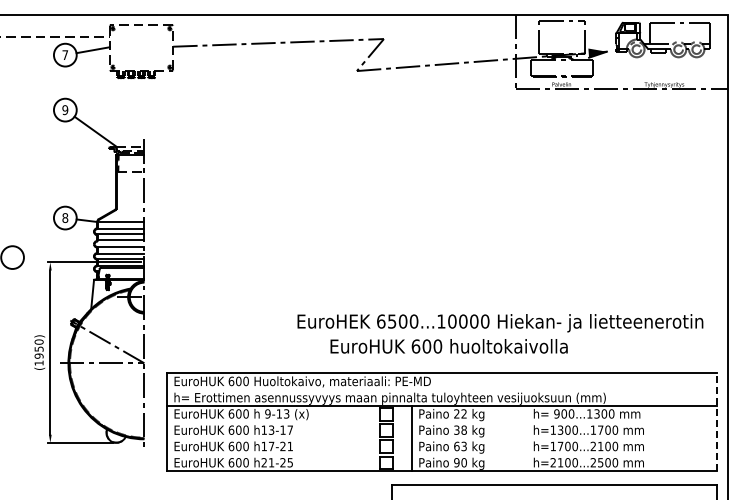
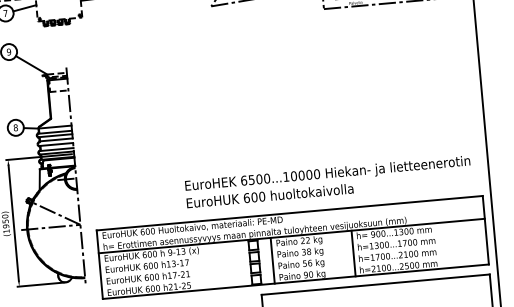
text: (448, 346) -> (269, 196), moved
line: (716, 422) -> (485, 230), dashed -> solid
line: (526, 437) -> (353, 252), added
text: (460, 446) -> (307, 263), 63 -> 56

